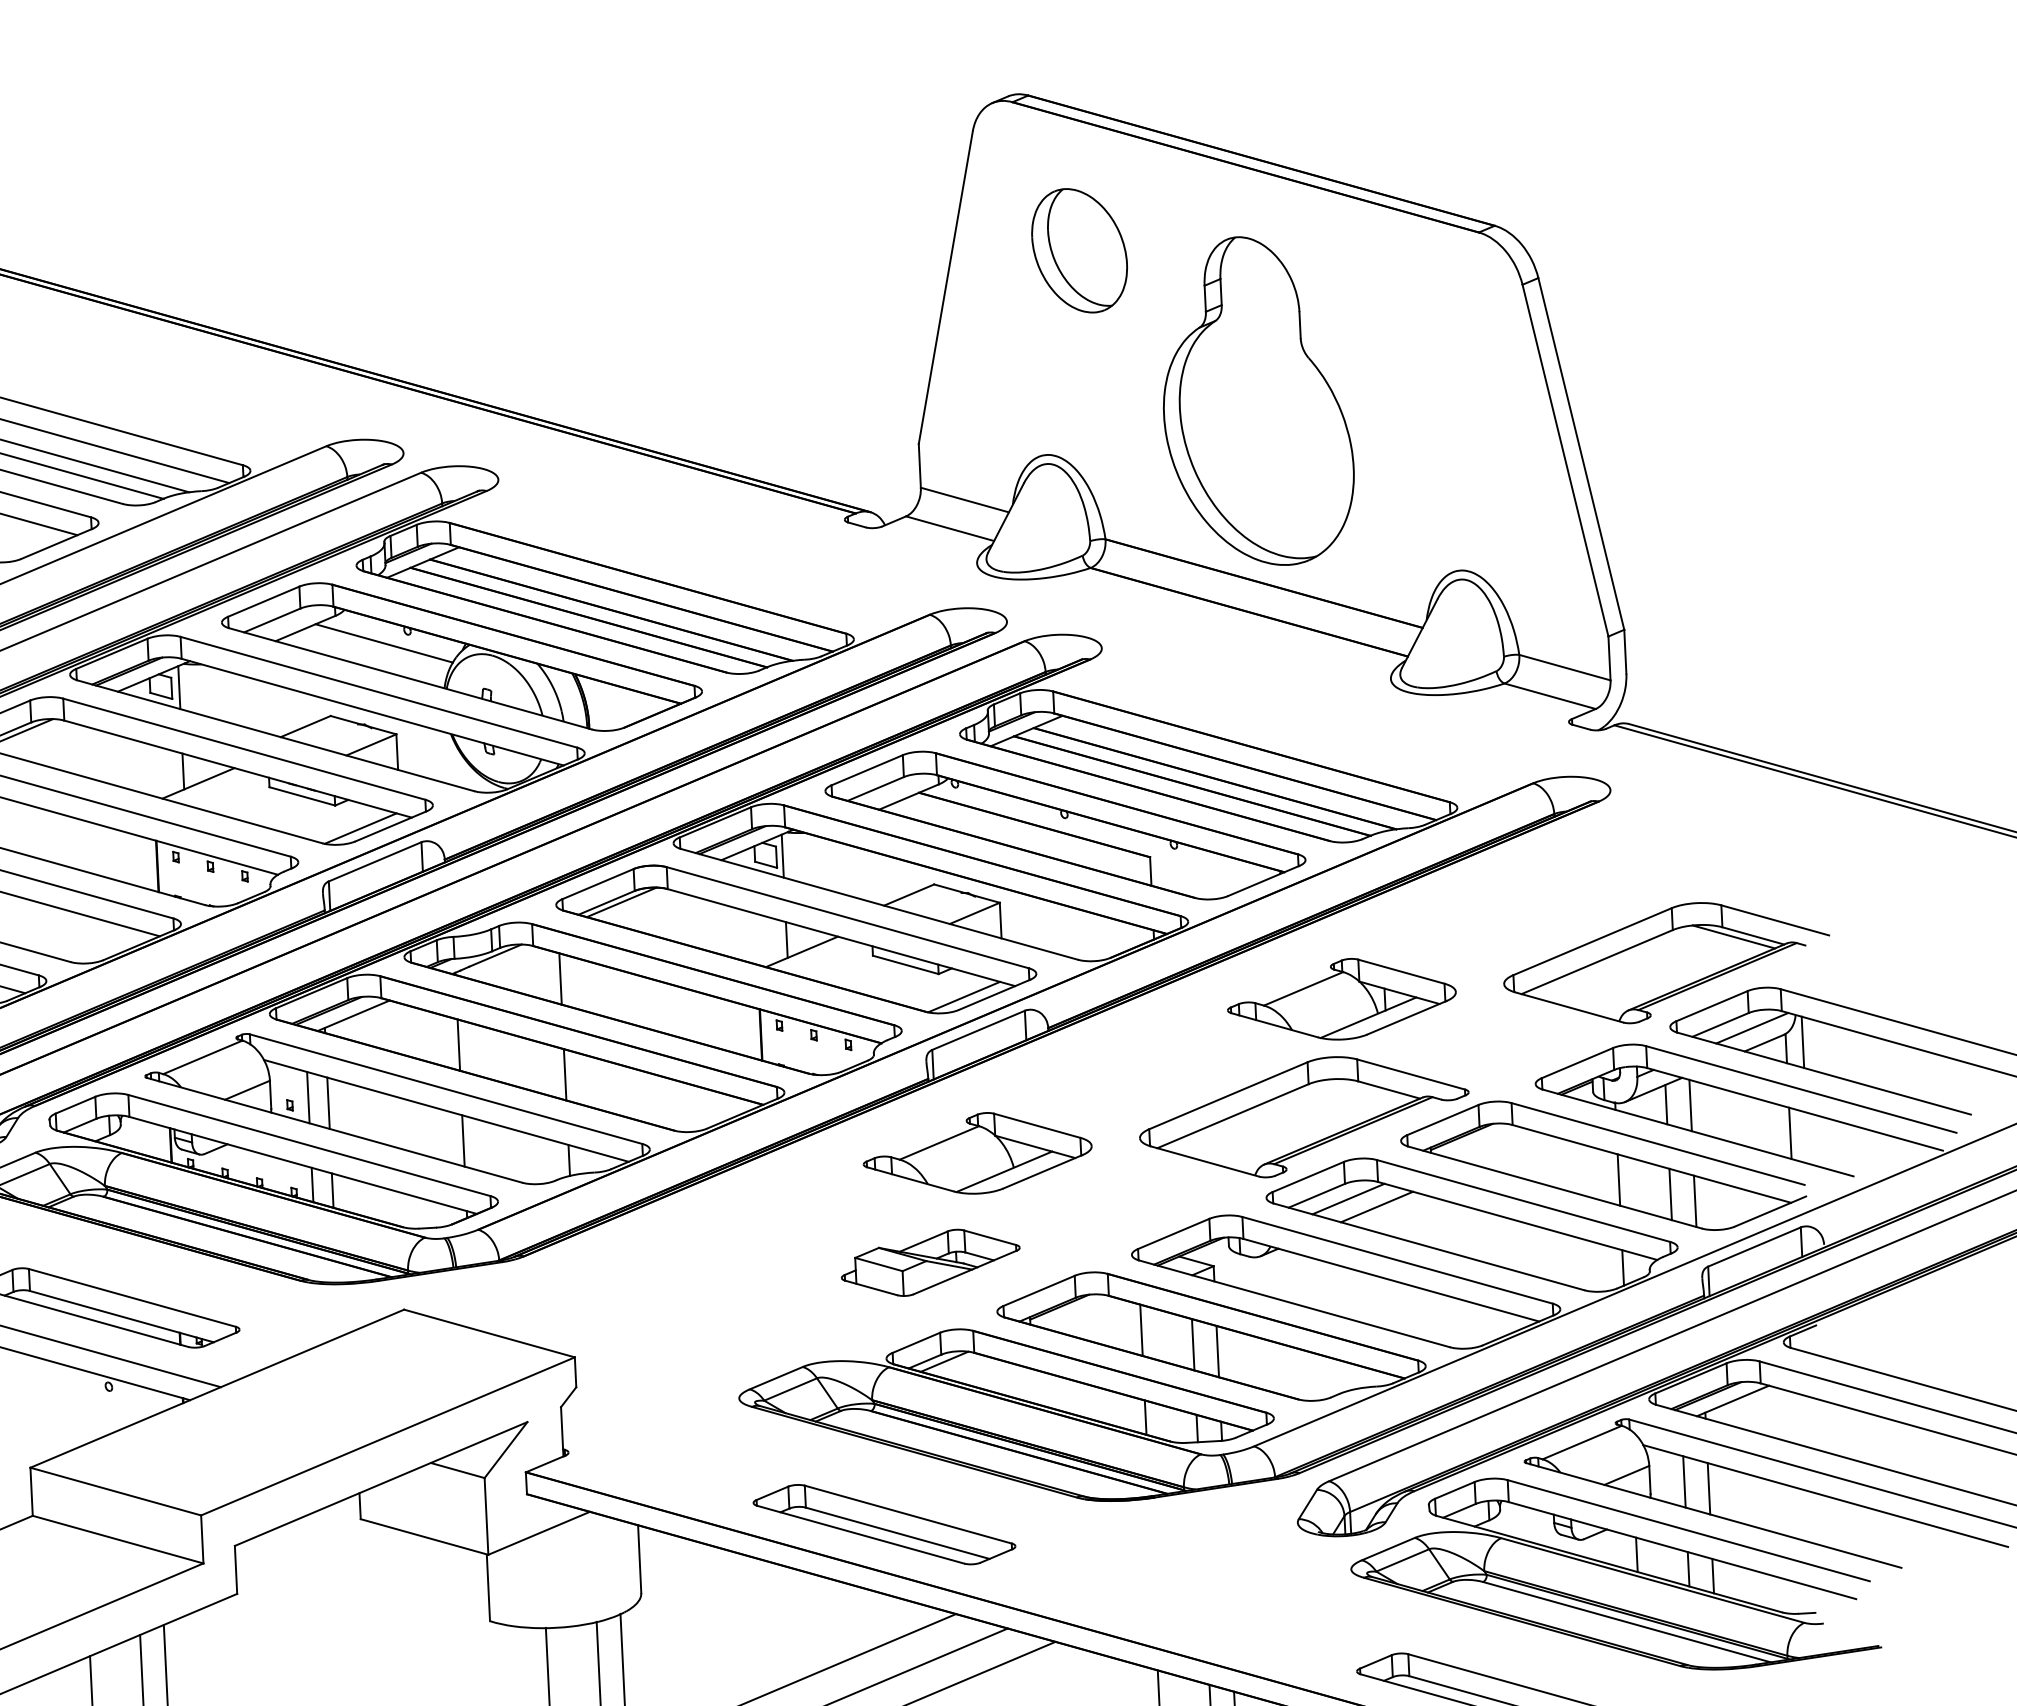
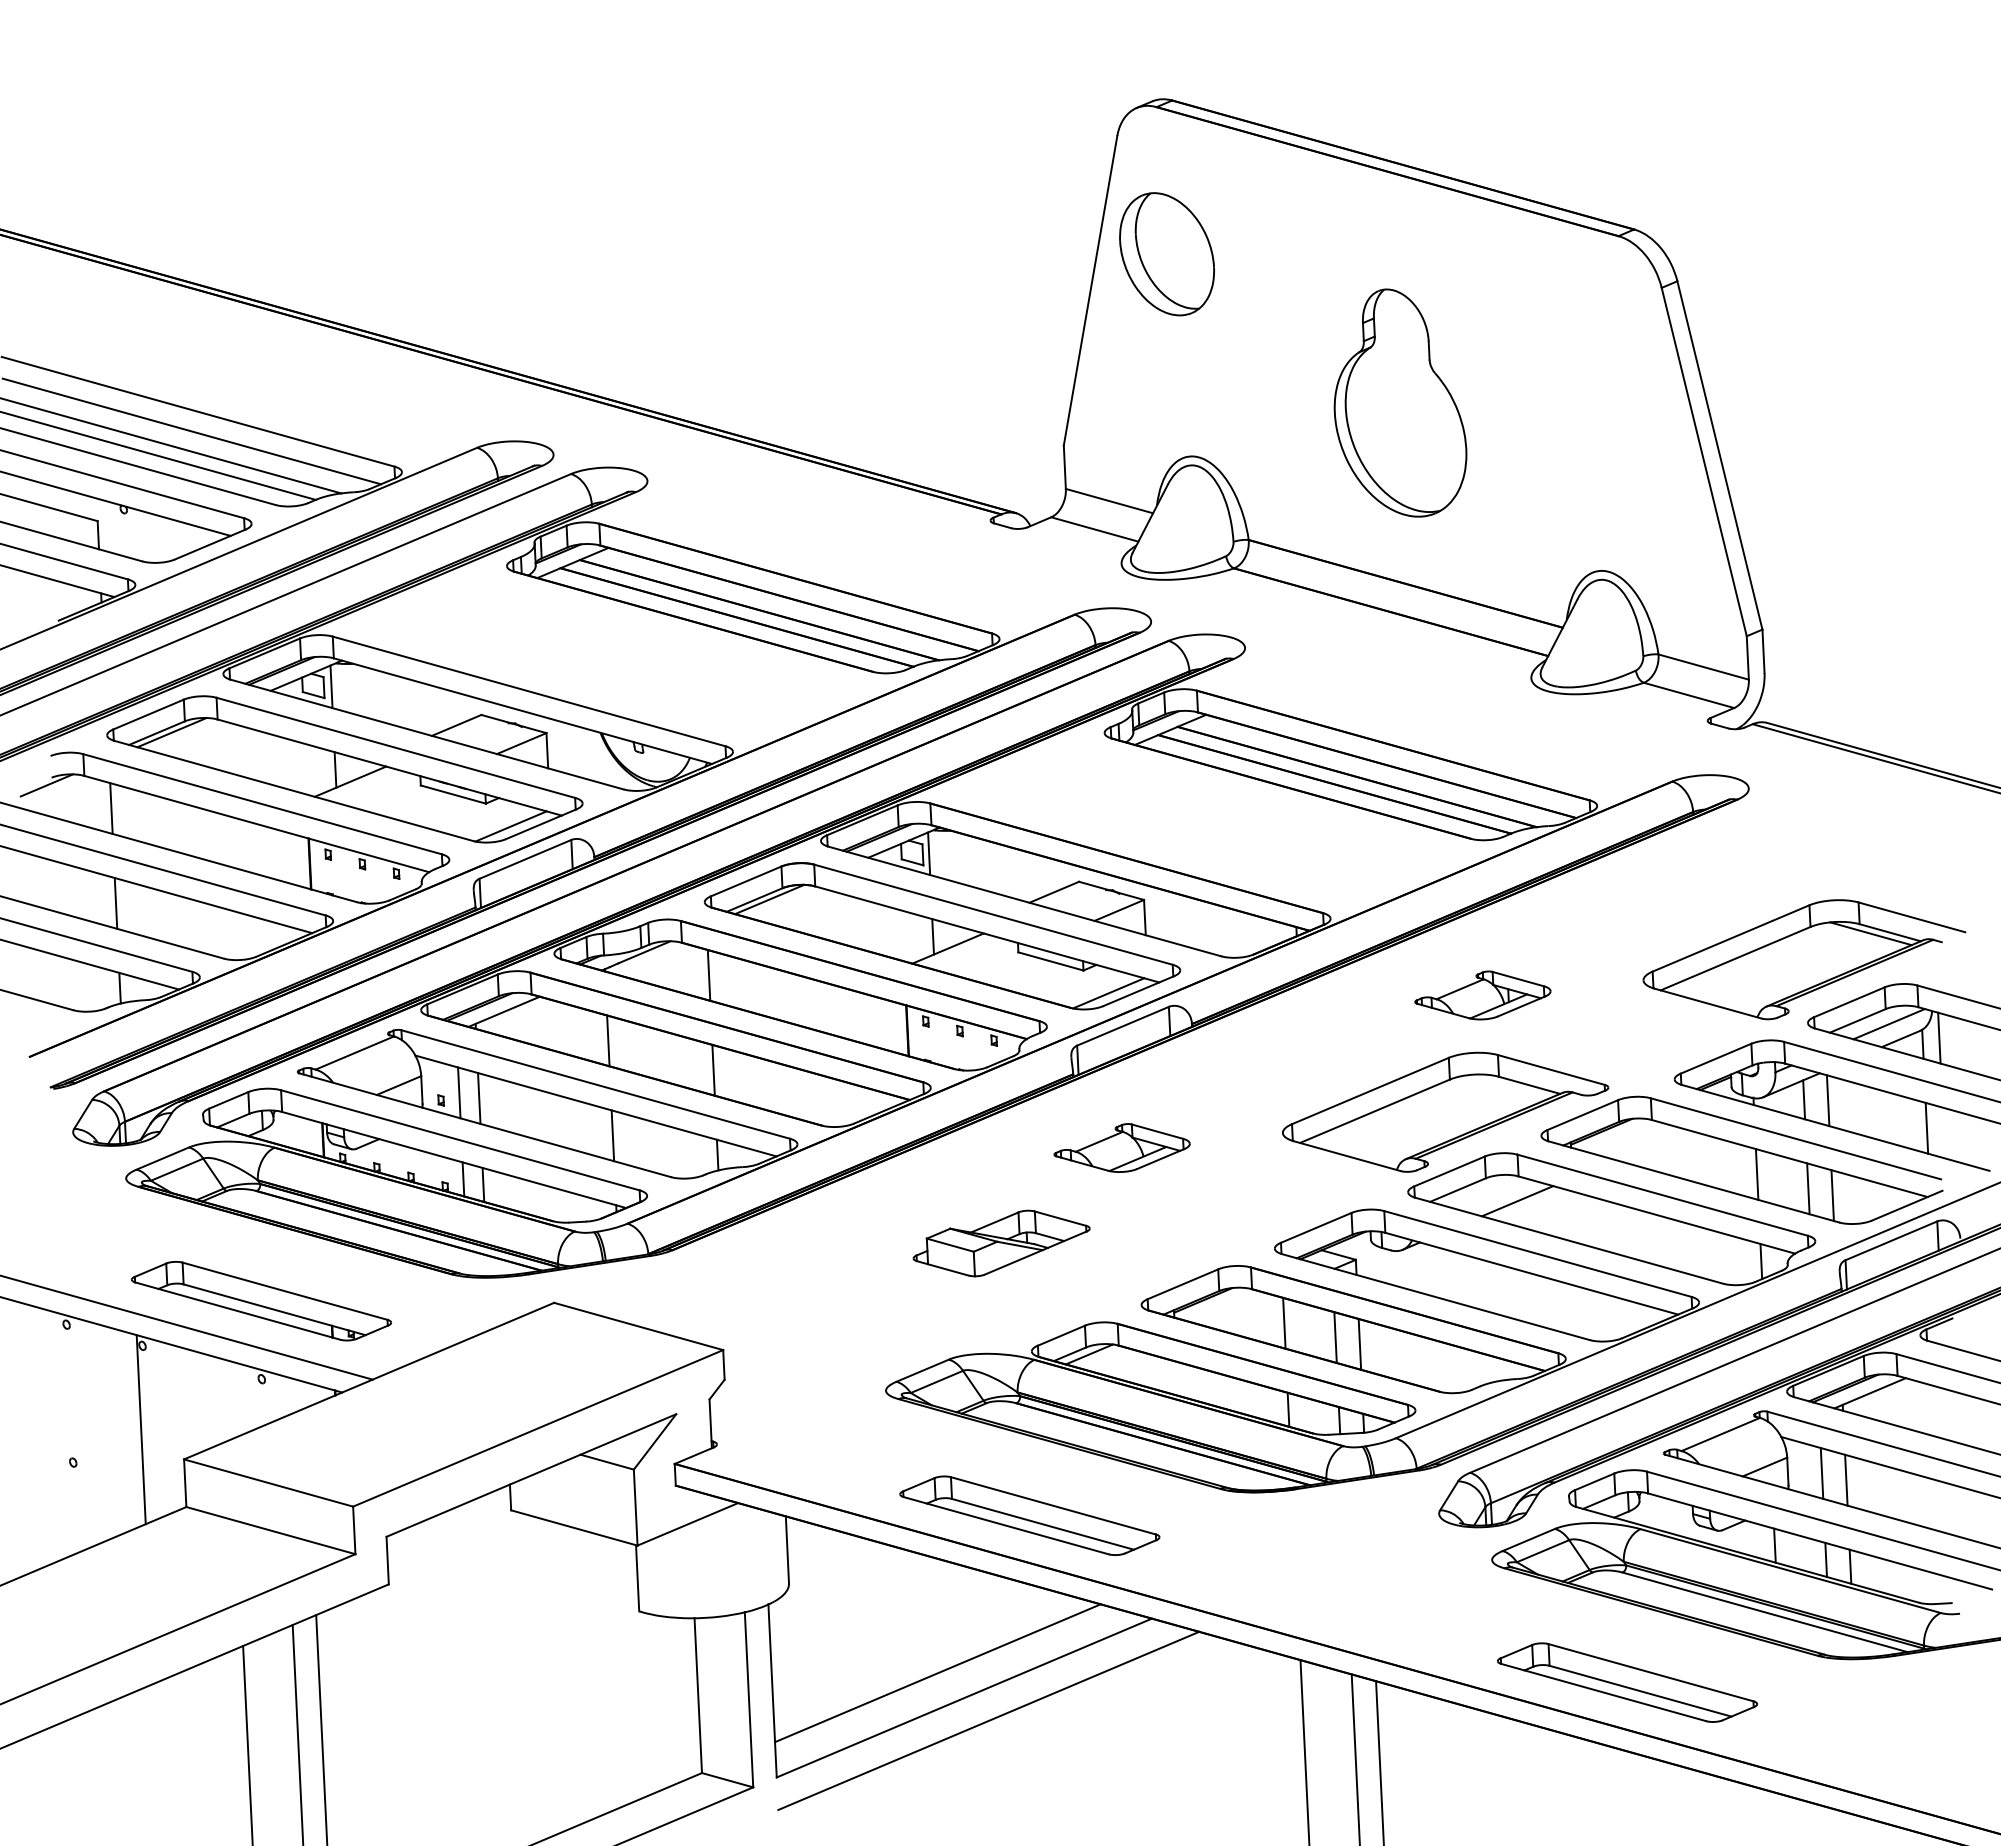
part: (1079, 251) -> (1166, 254), moved
part: (1258, 400) -> (1400, 402), size x0.7
part: (462, 656) -> (611, 656), removed
part: (1064, 825) -> (1208, 823), removed
part: (1341, 999) -> (1482, 995), size x0.6
part: (977, 1152) -> (1121, 1147), size x0.6
line: (1348, 1199) -> (1489, 1193), removed
part: (930, 1262) -> (1001, 1243), moved

